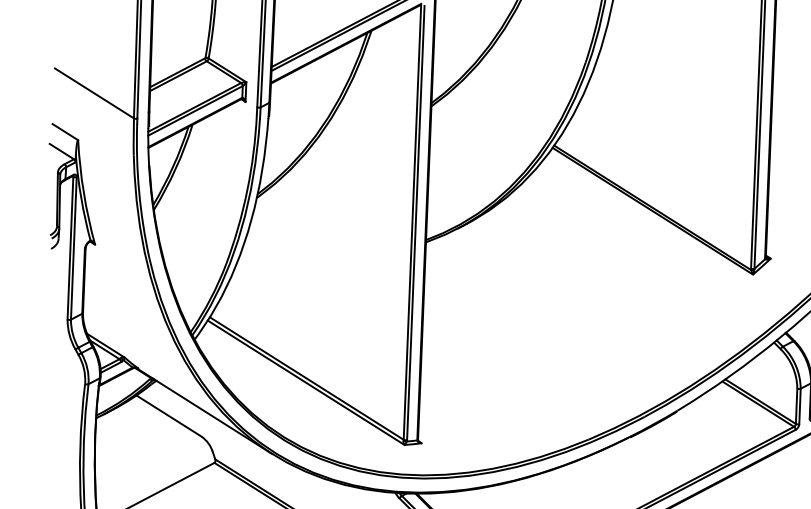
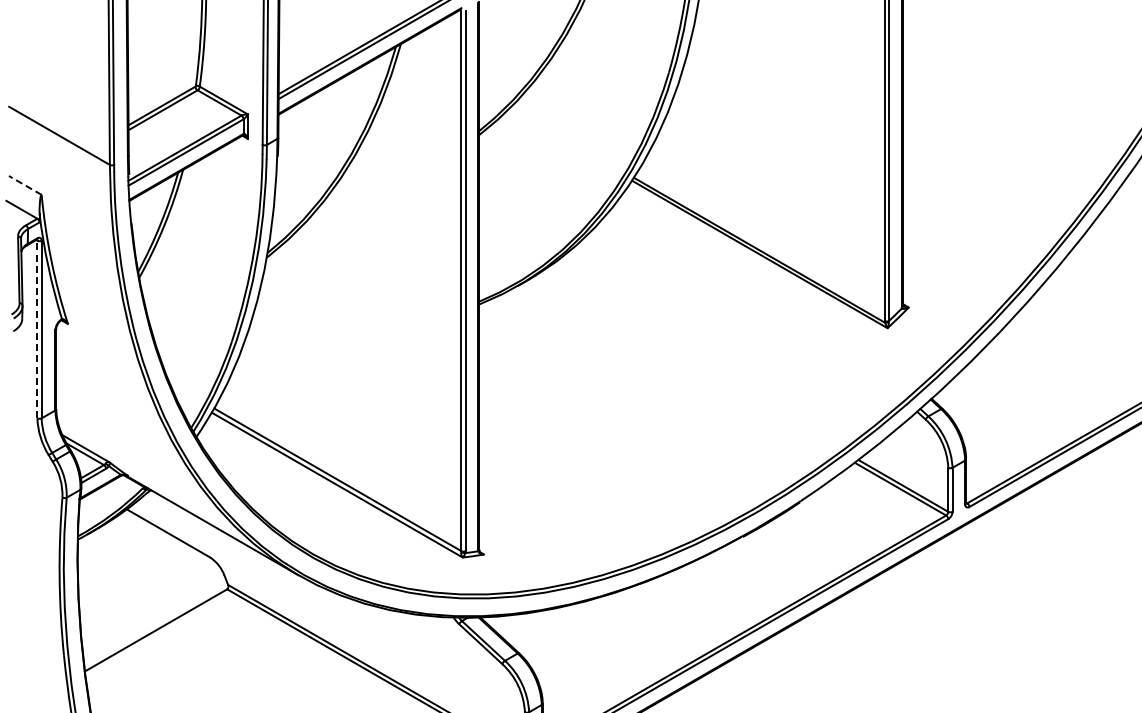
line: (65, 132) -> (25, 185), solid -> dashed
line: (70, 248) -> (37, 329), solid -> dashed

